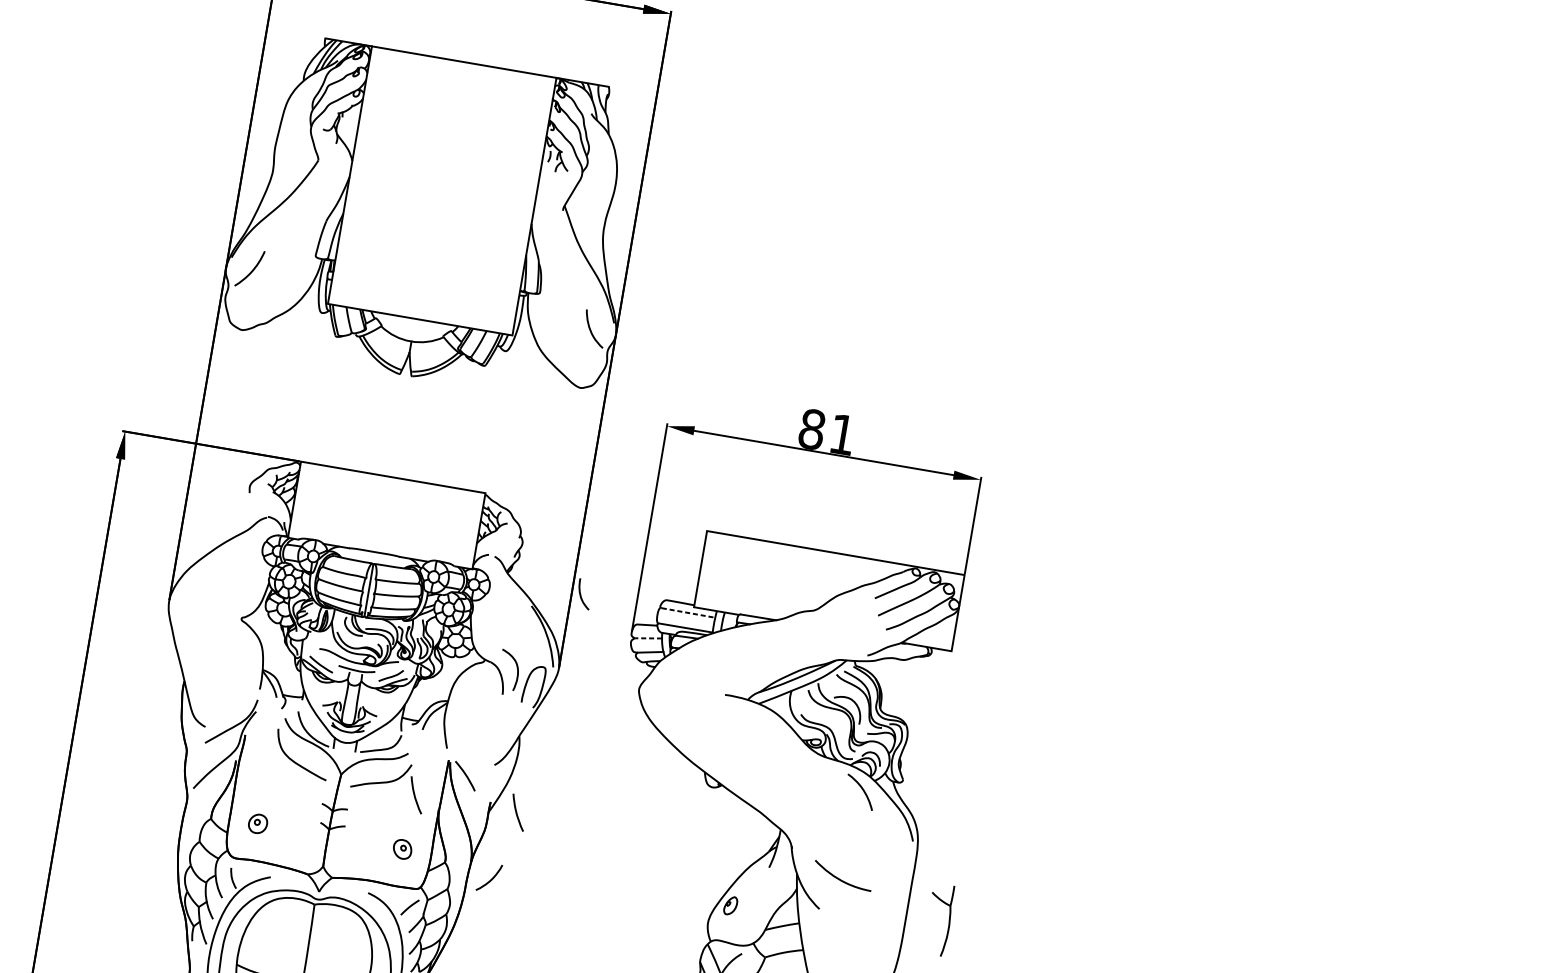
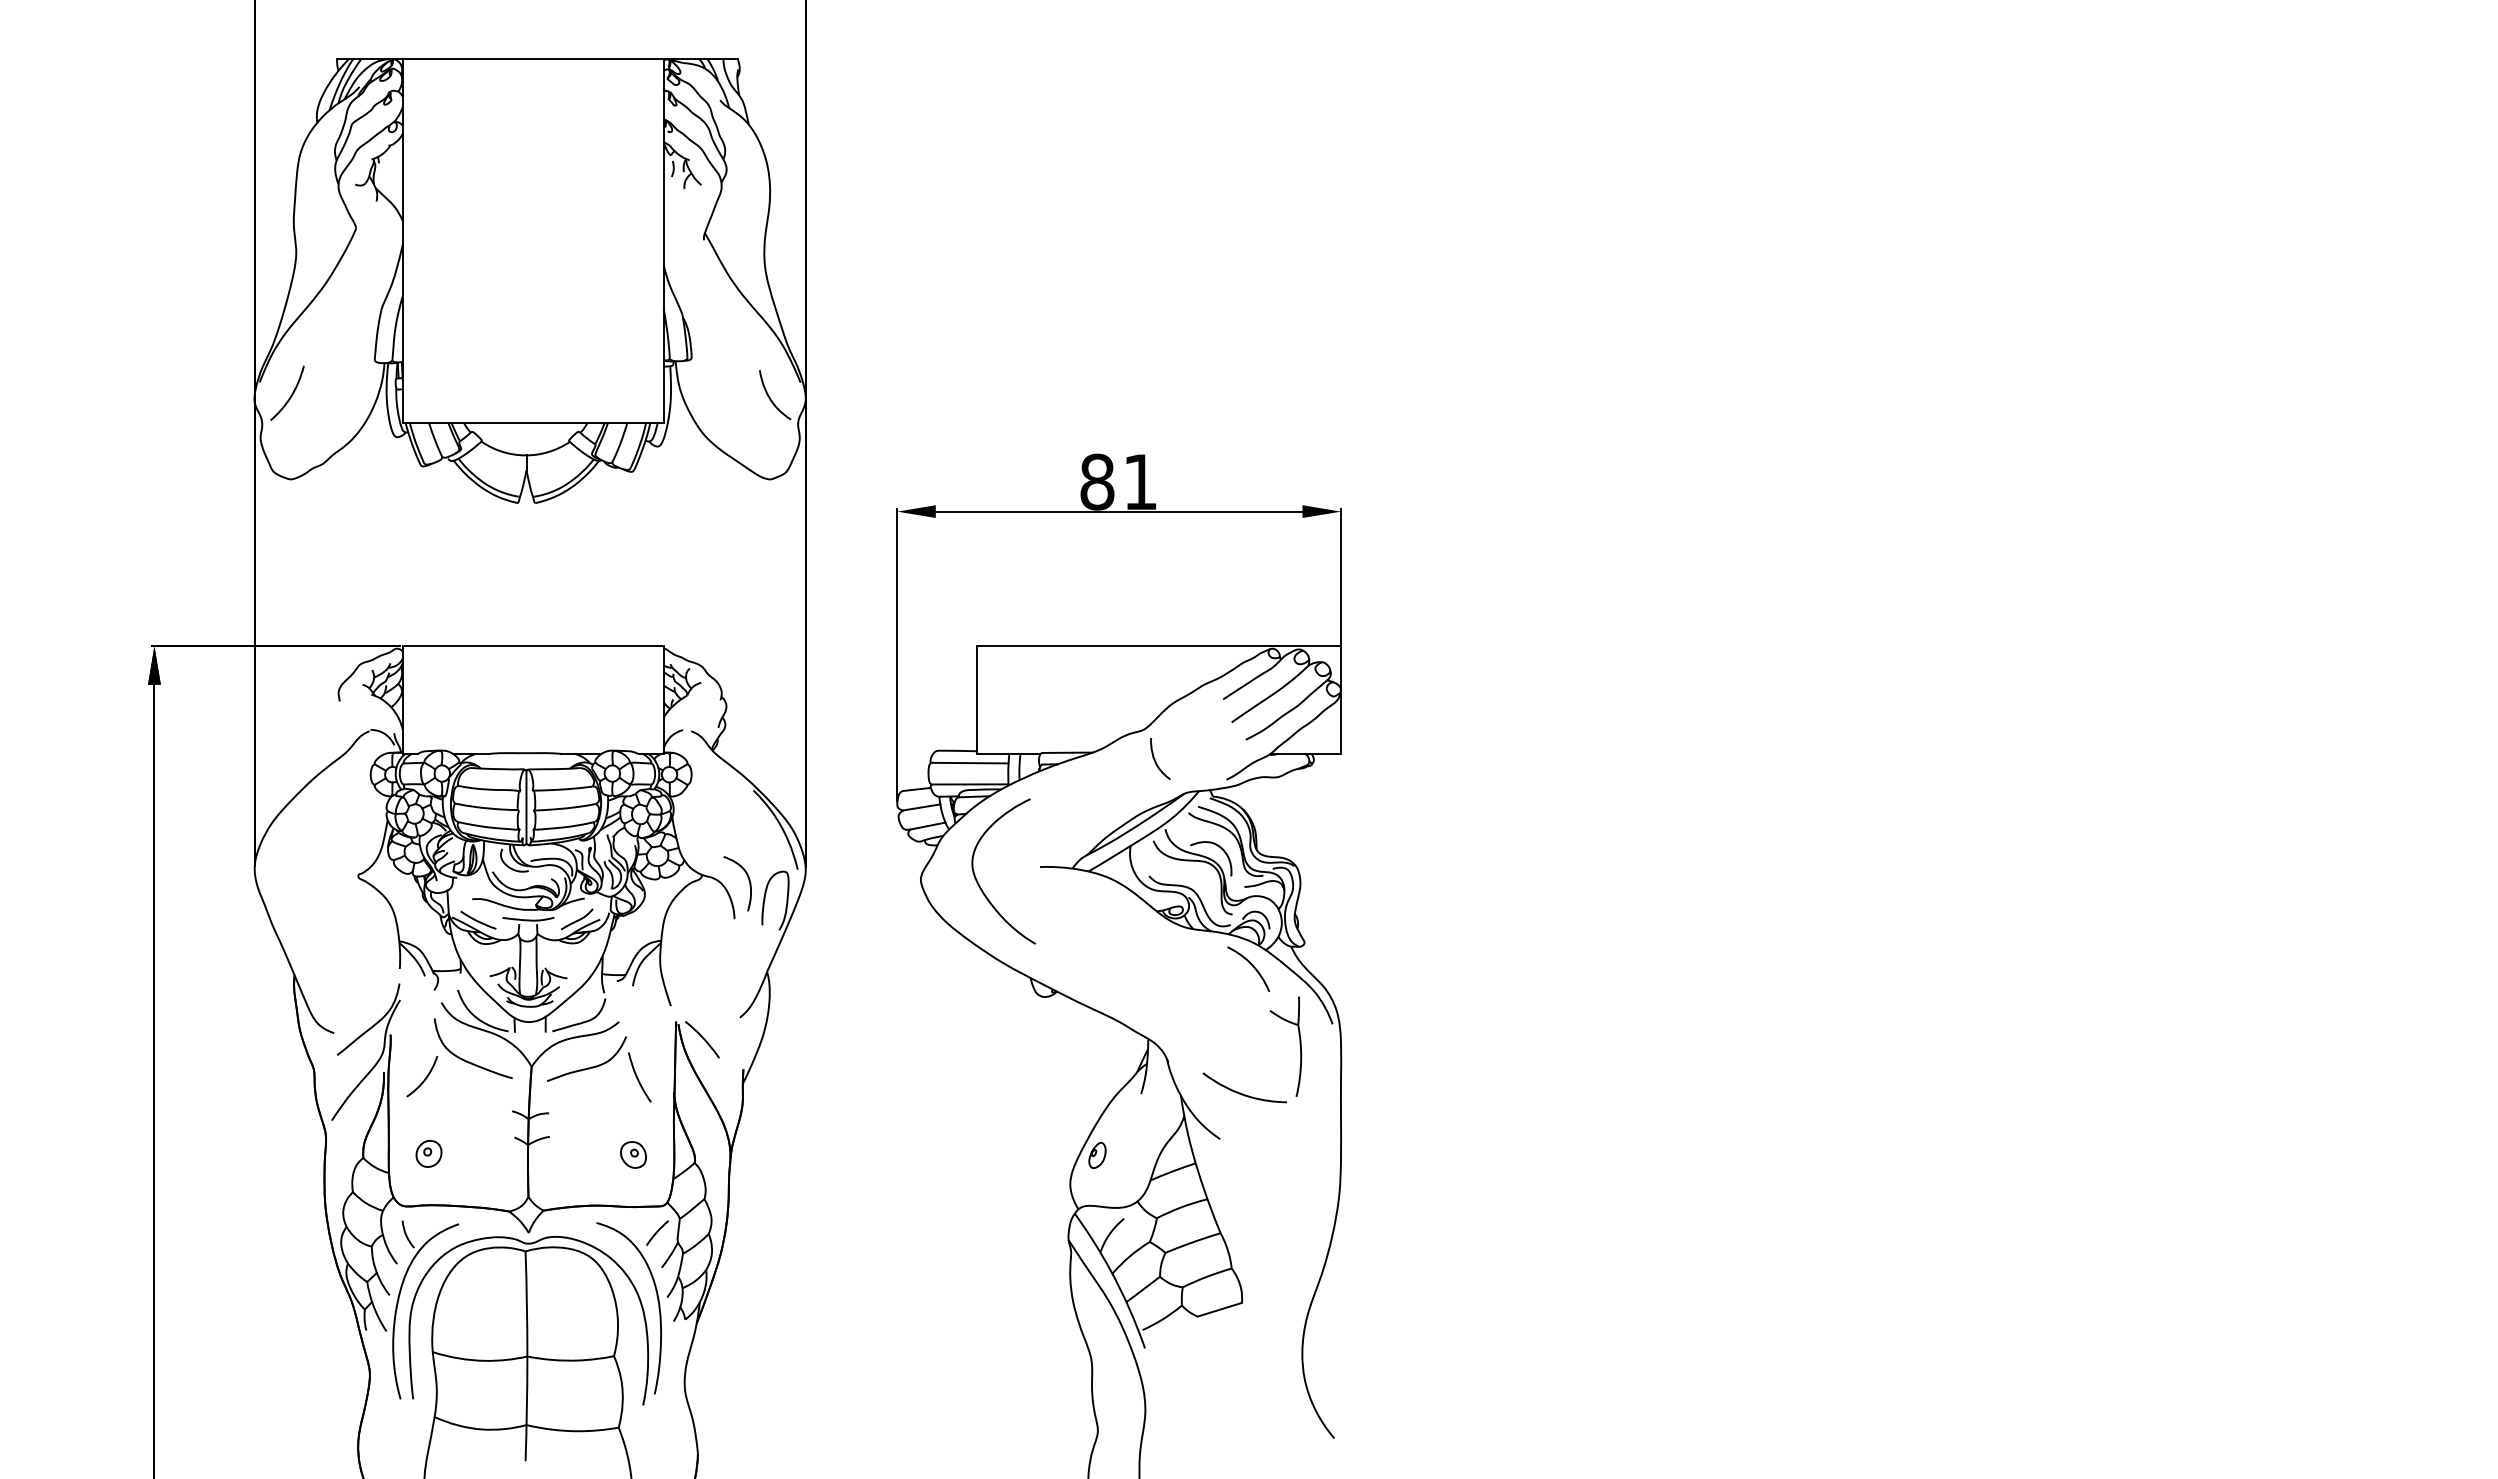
curve: (581, 595) -> (1156, 761), moved
line: (688, 613) -> (970, 763), dashed -> solid
line: (648, 638) -> (921, 807), dashed -> solid
curve: (679, 696) -> (977, 879), added
curve: (517, 813) -> (782, 1078), removed
curve: (490, 879) -> (424, 1078), moved
part: (948, 920) -> (1299, 1045), moved

